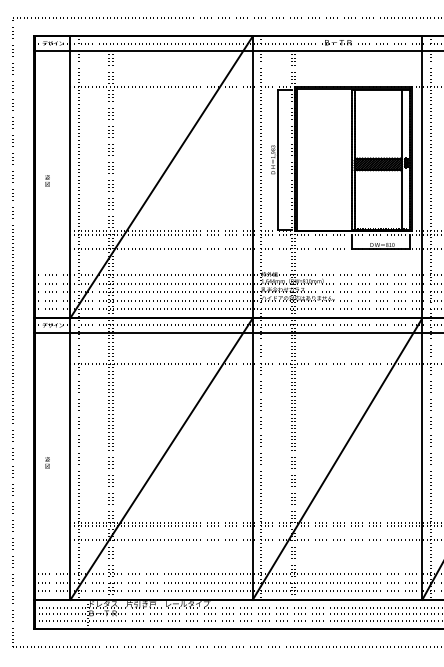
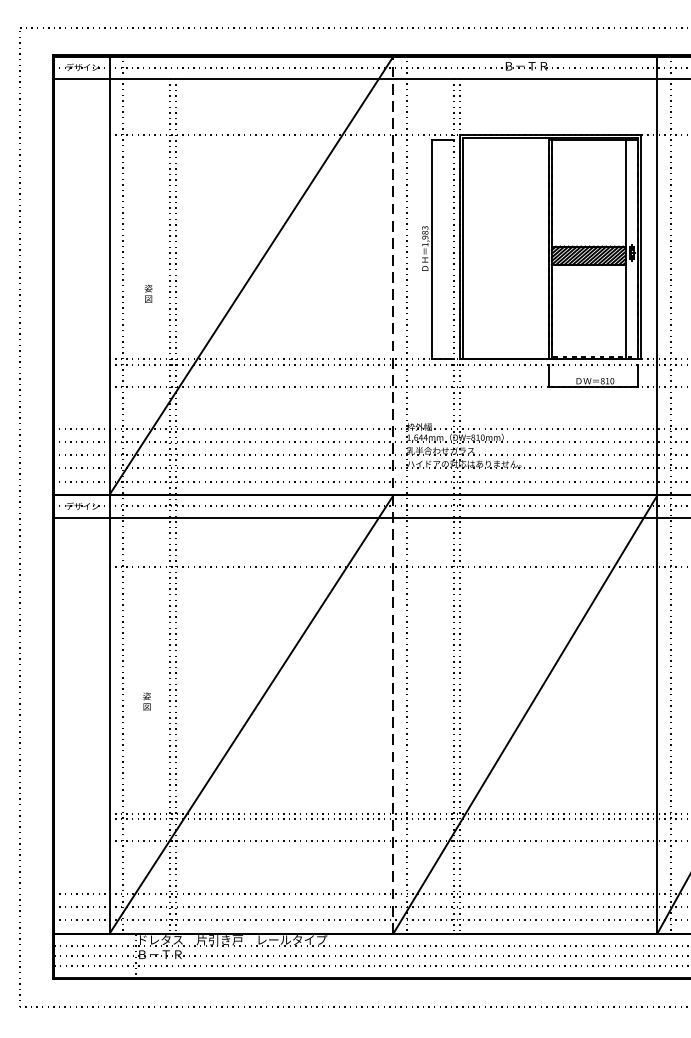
text: (47, 180) -> (148, 293), moved
line: (252, 317) -> (392, 494), solid -> dashed
text: (47, 462) -> (147, 701), moved

